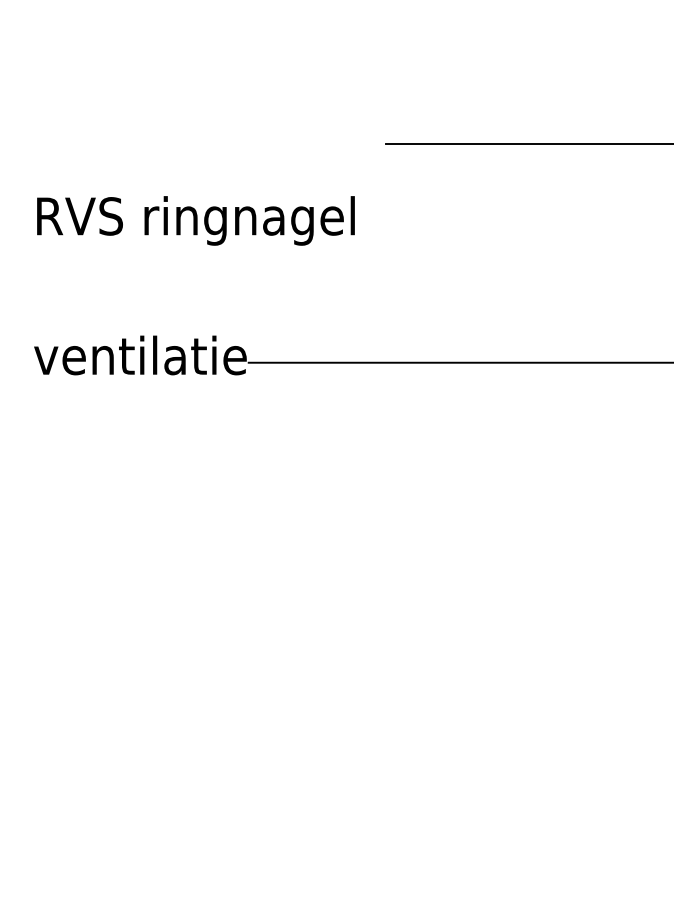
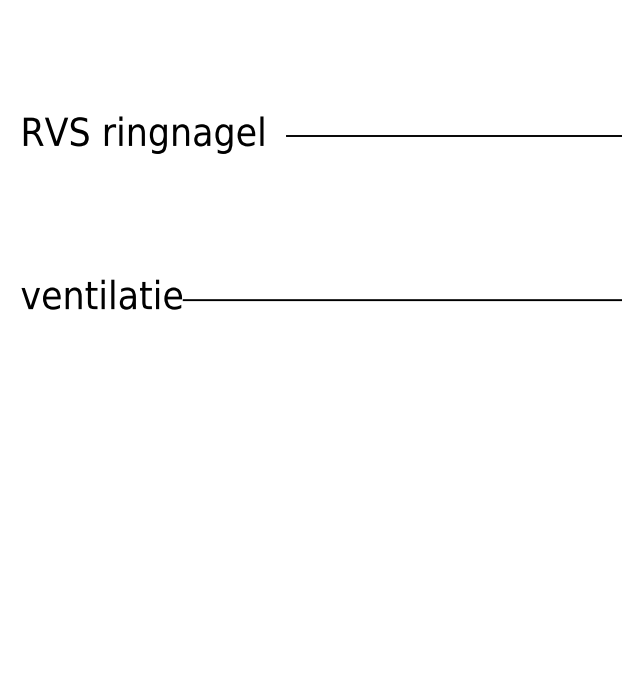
text: (195, 220) -> (143, 134), moved

